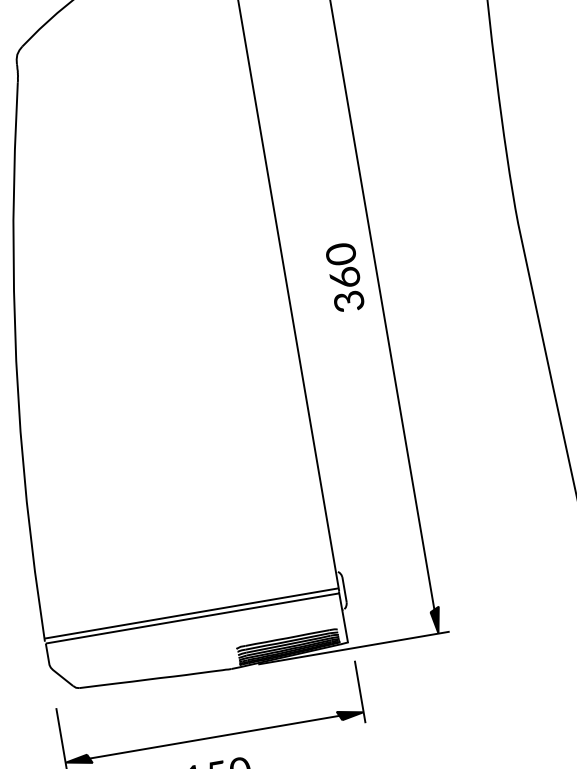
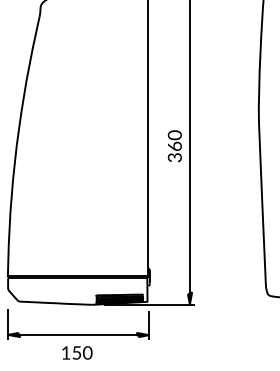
text: (344, 278) -> (174, 146), moved

